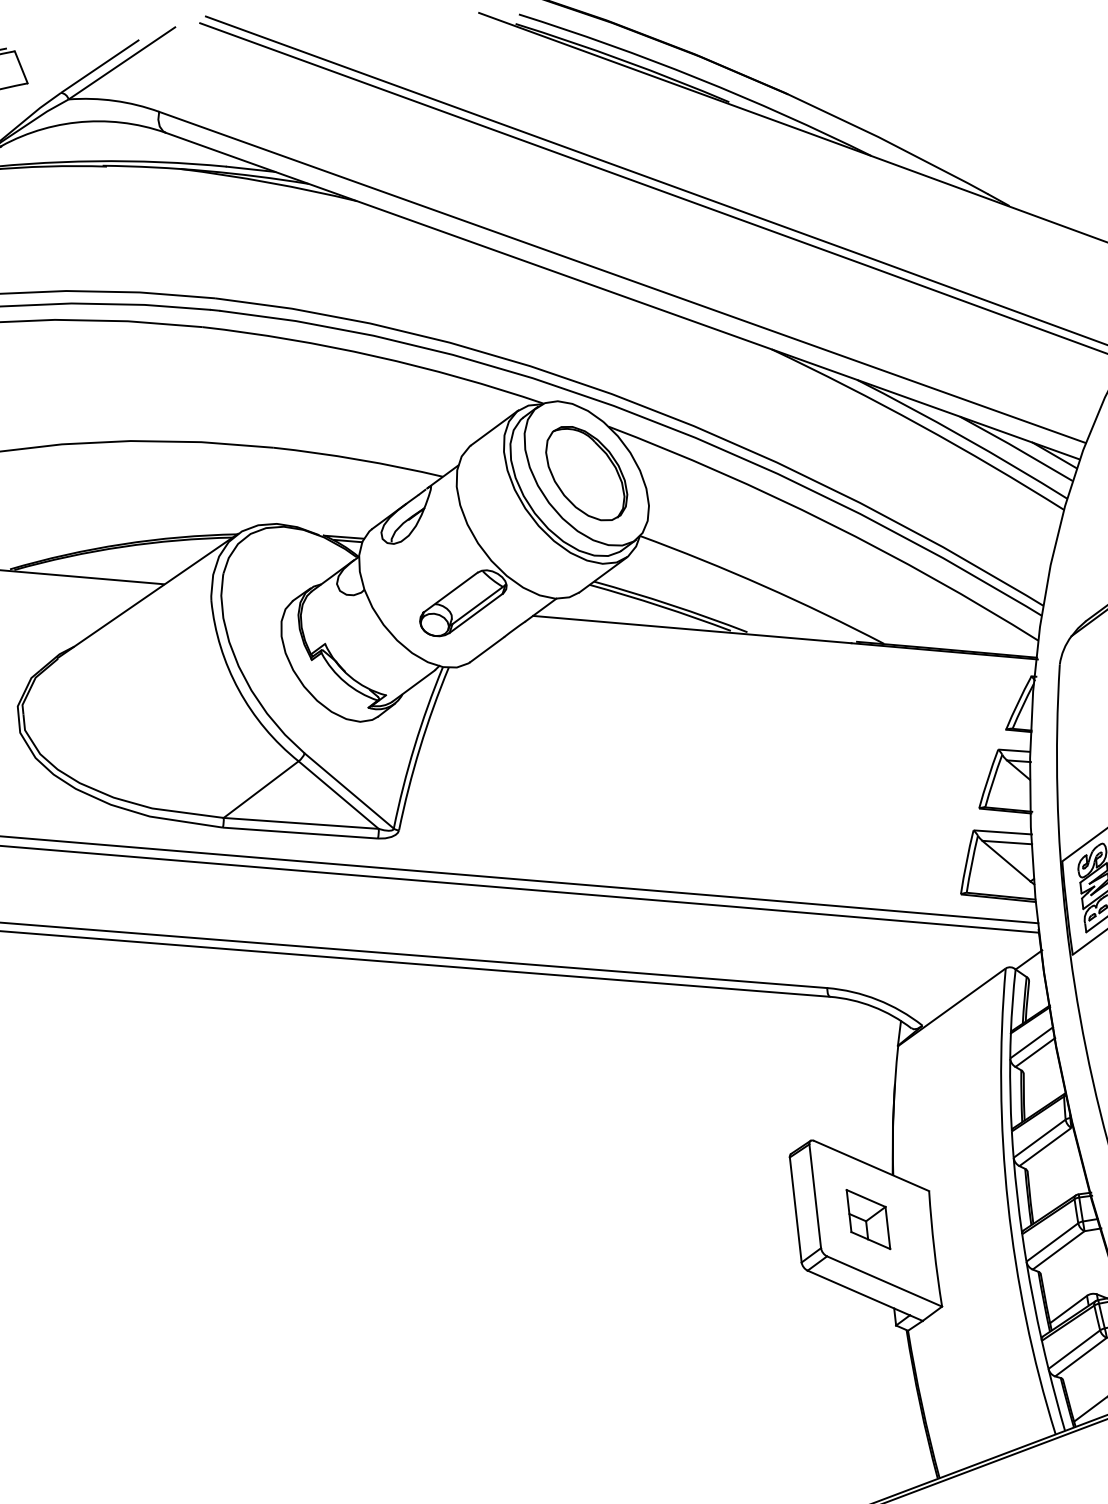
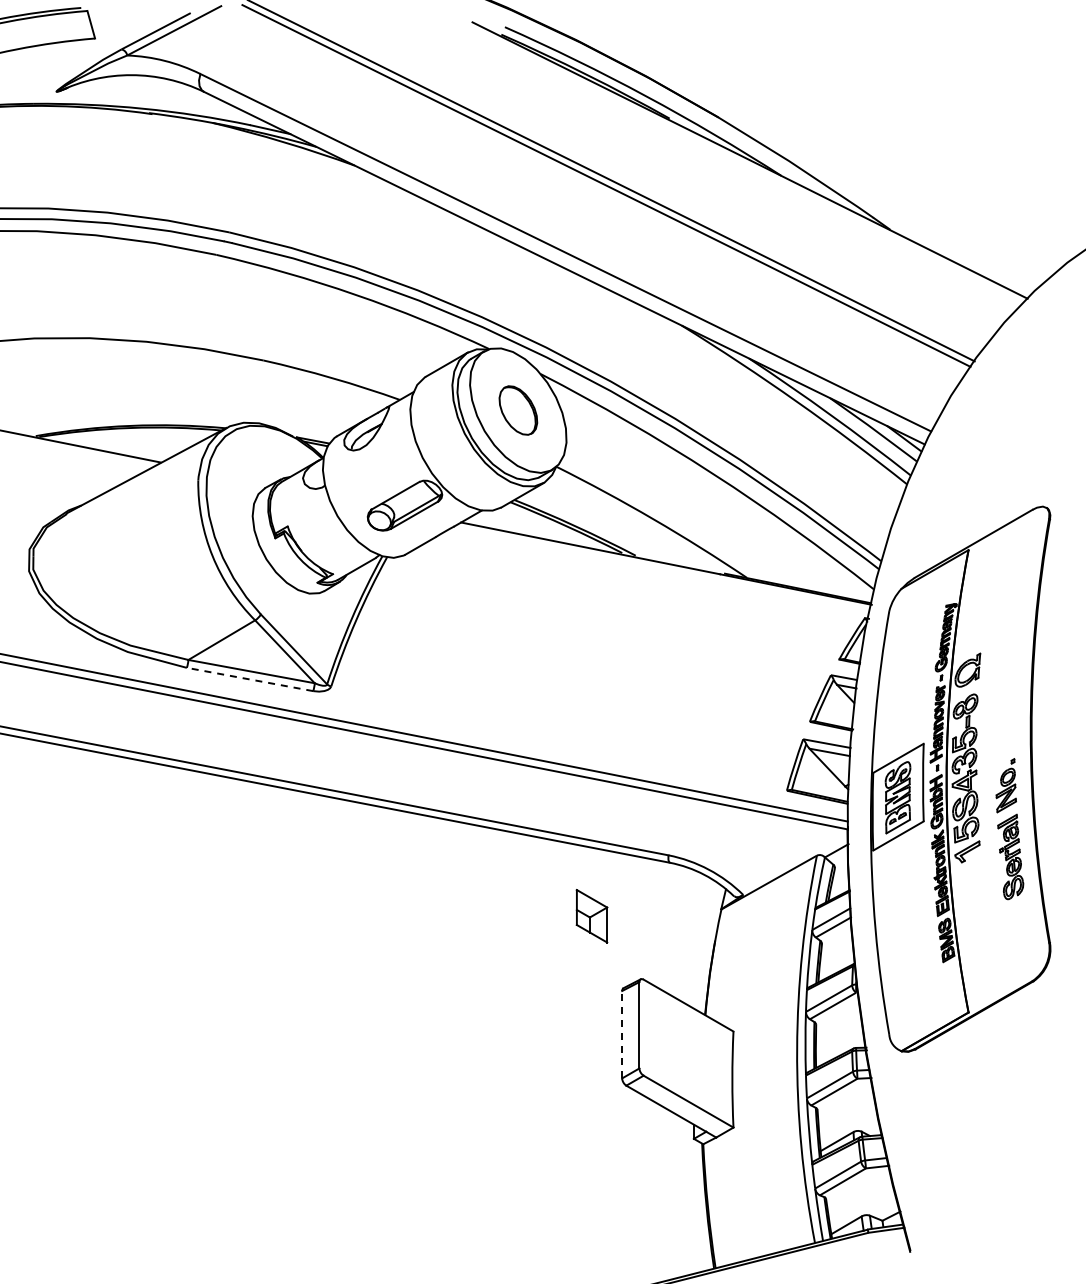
part: (586, 473) -> (518, 410), size x0.6
line: (300, 833) -> (250, 679), solid -> dashed
line: (796, 1209) -> (622, 1034), solid -> dashed
part: (867, 1219) -> (591, 916), moved

